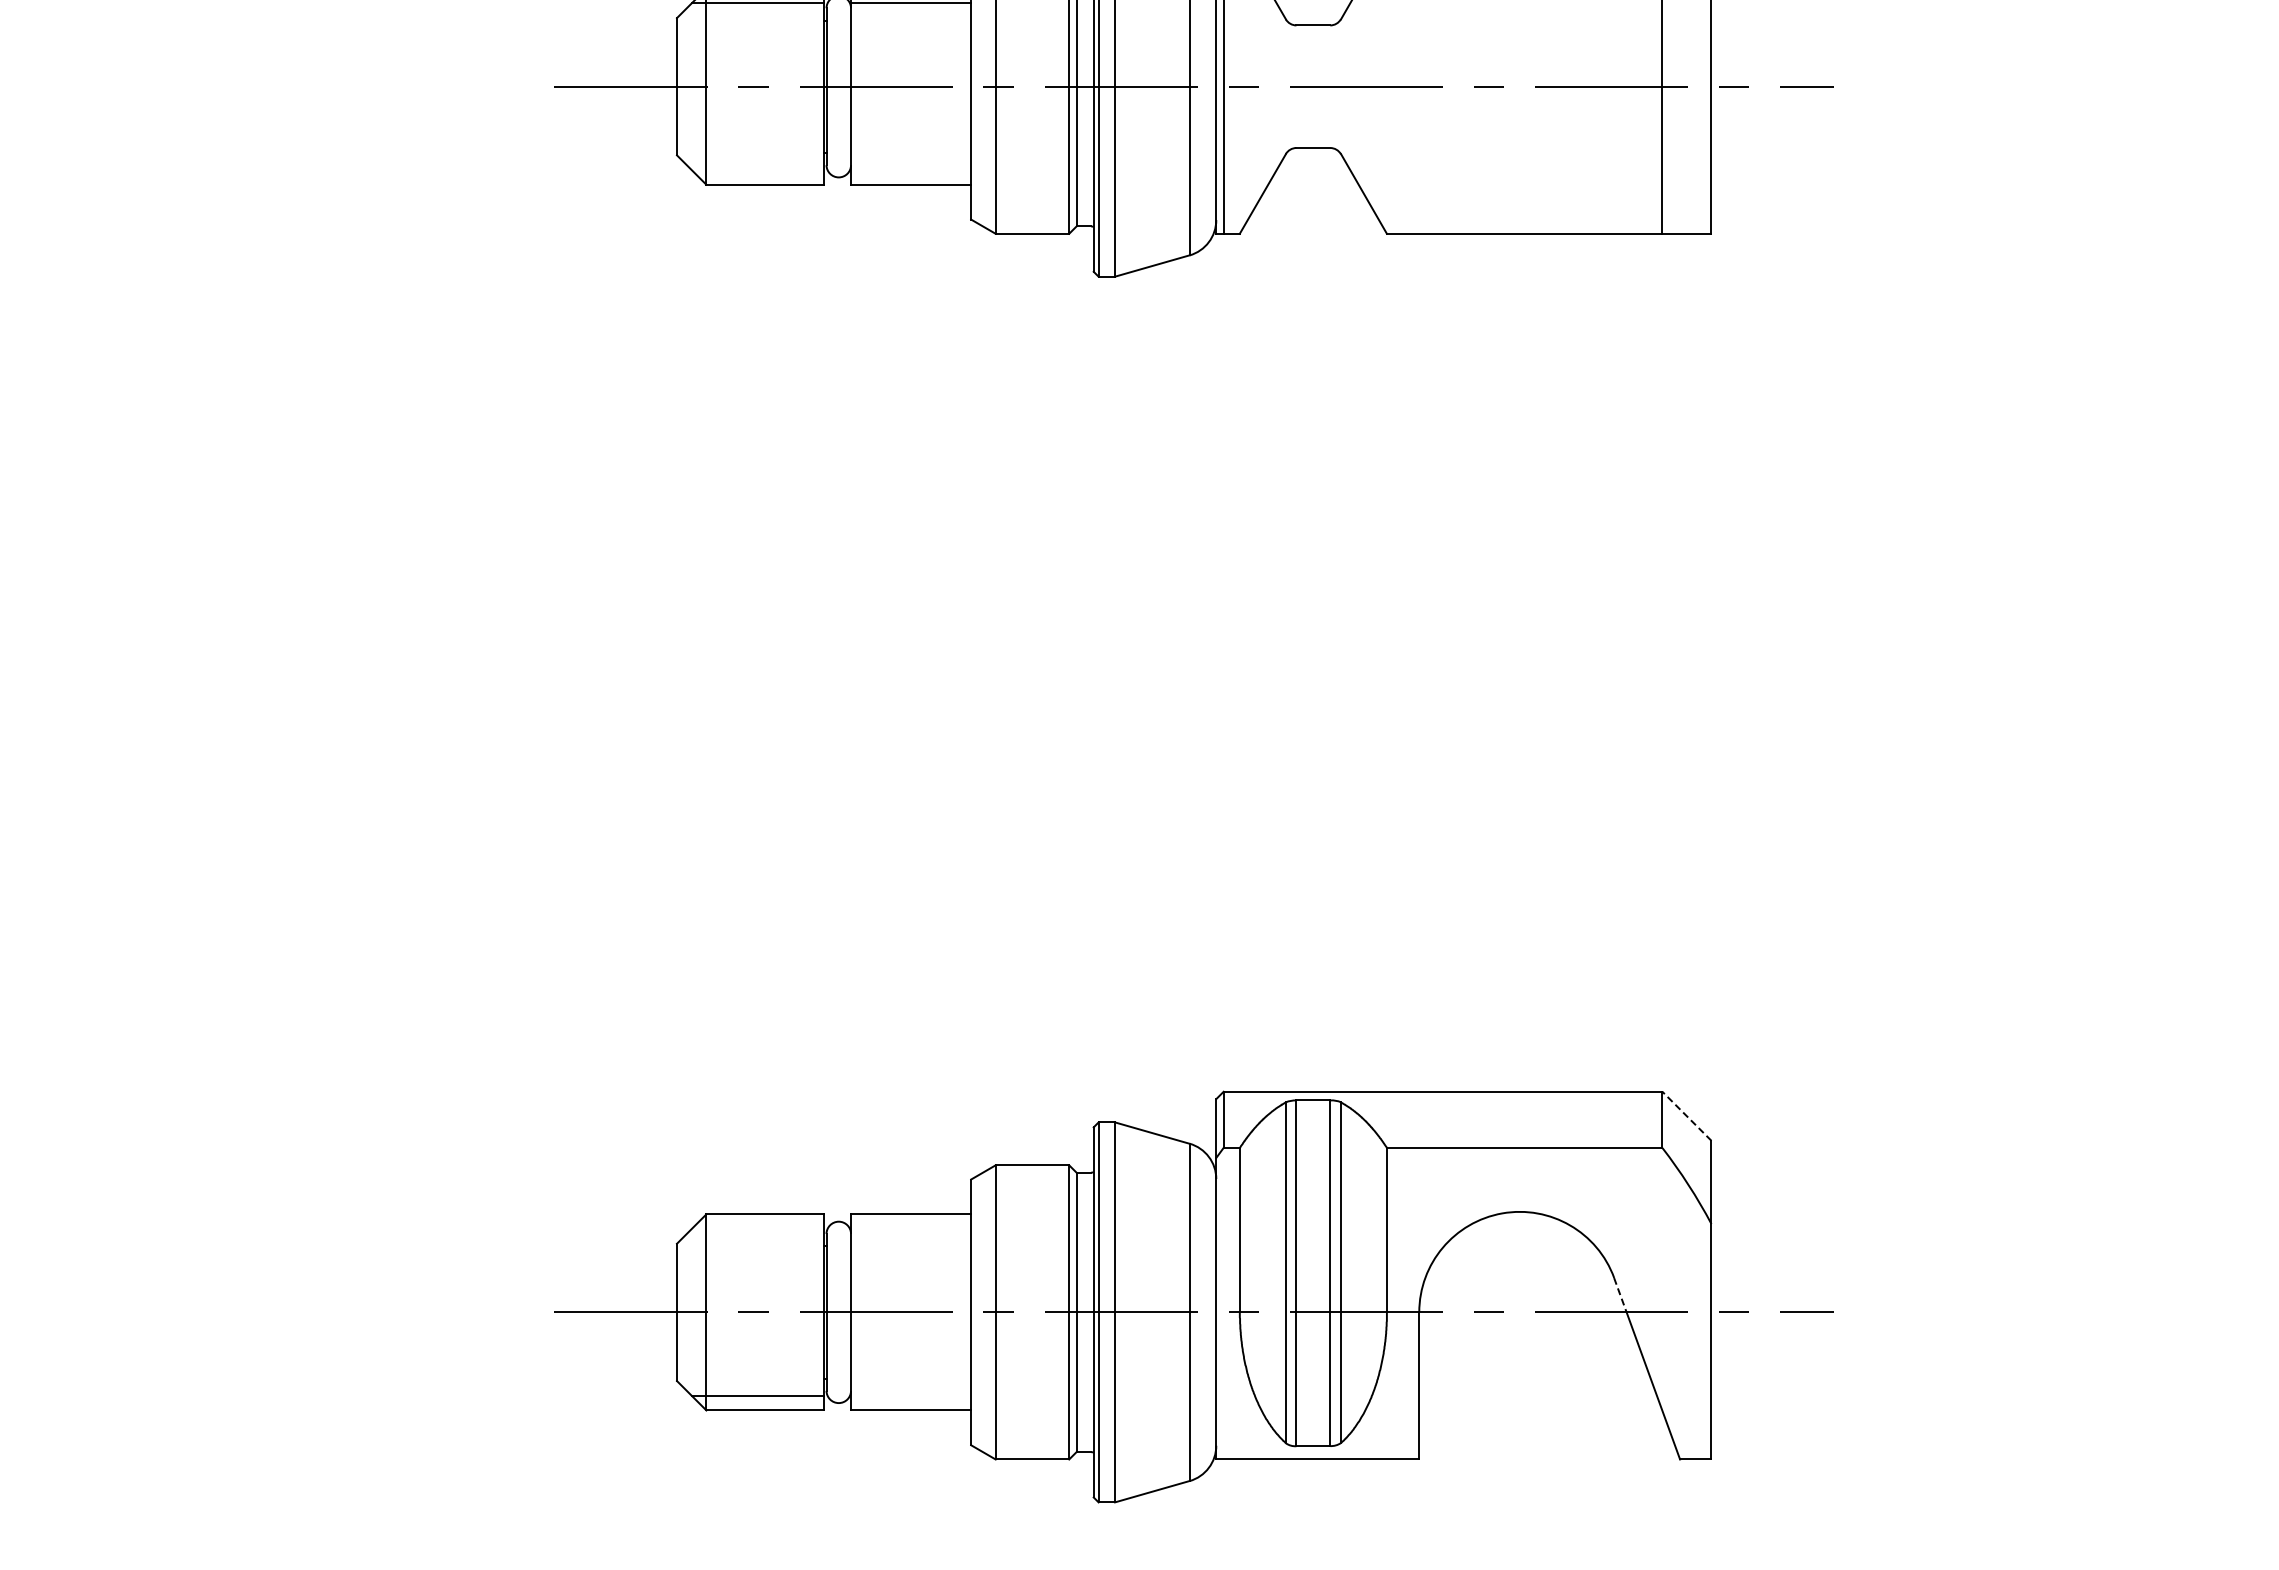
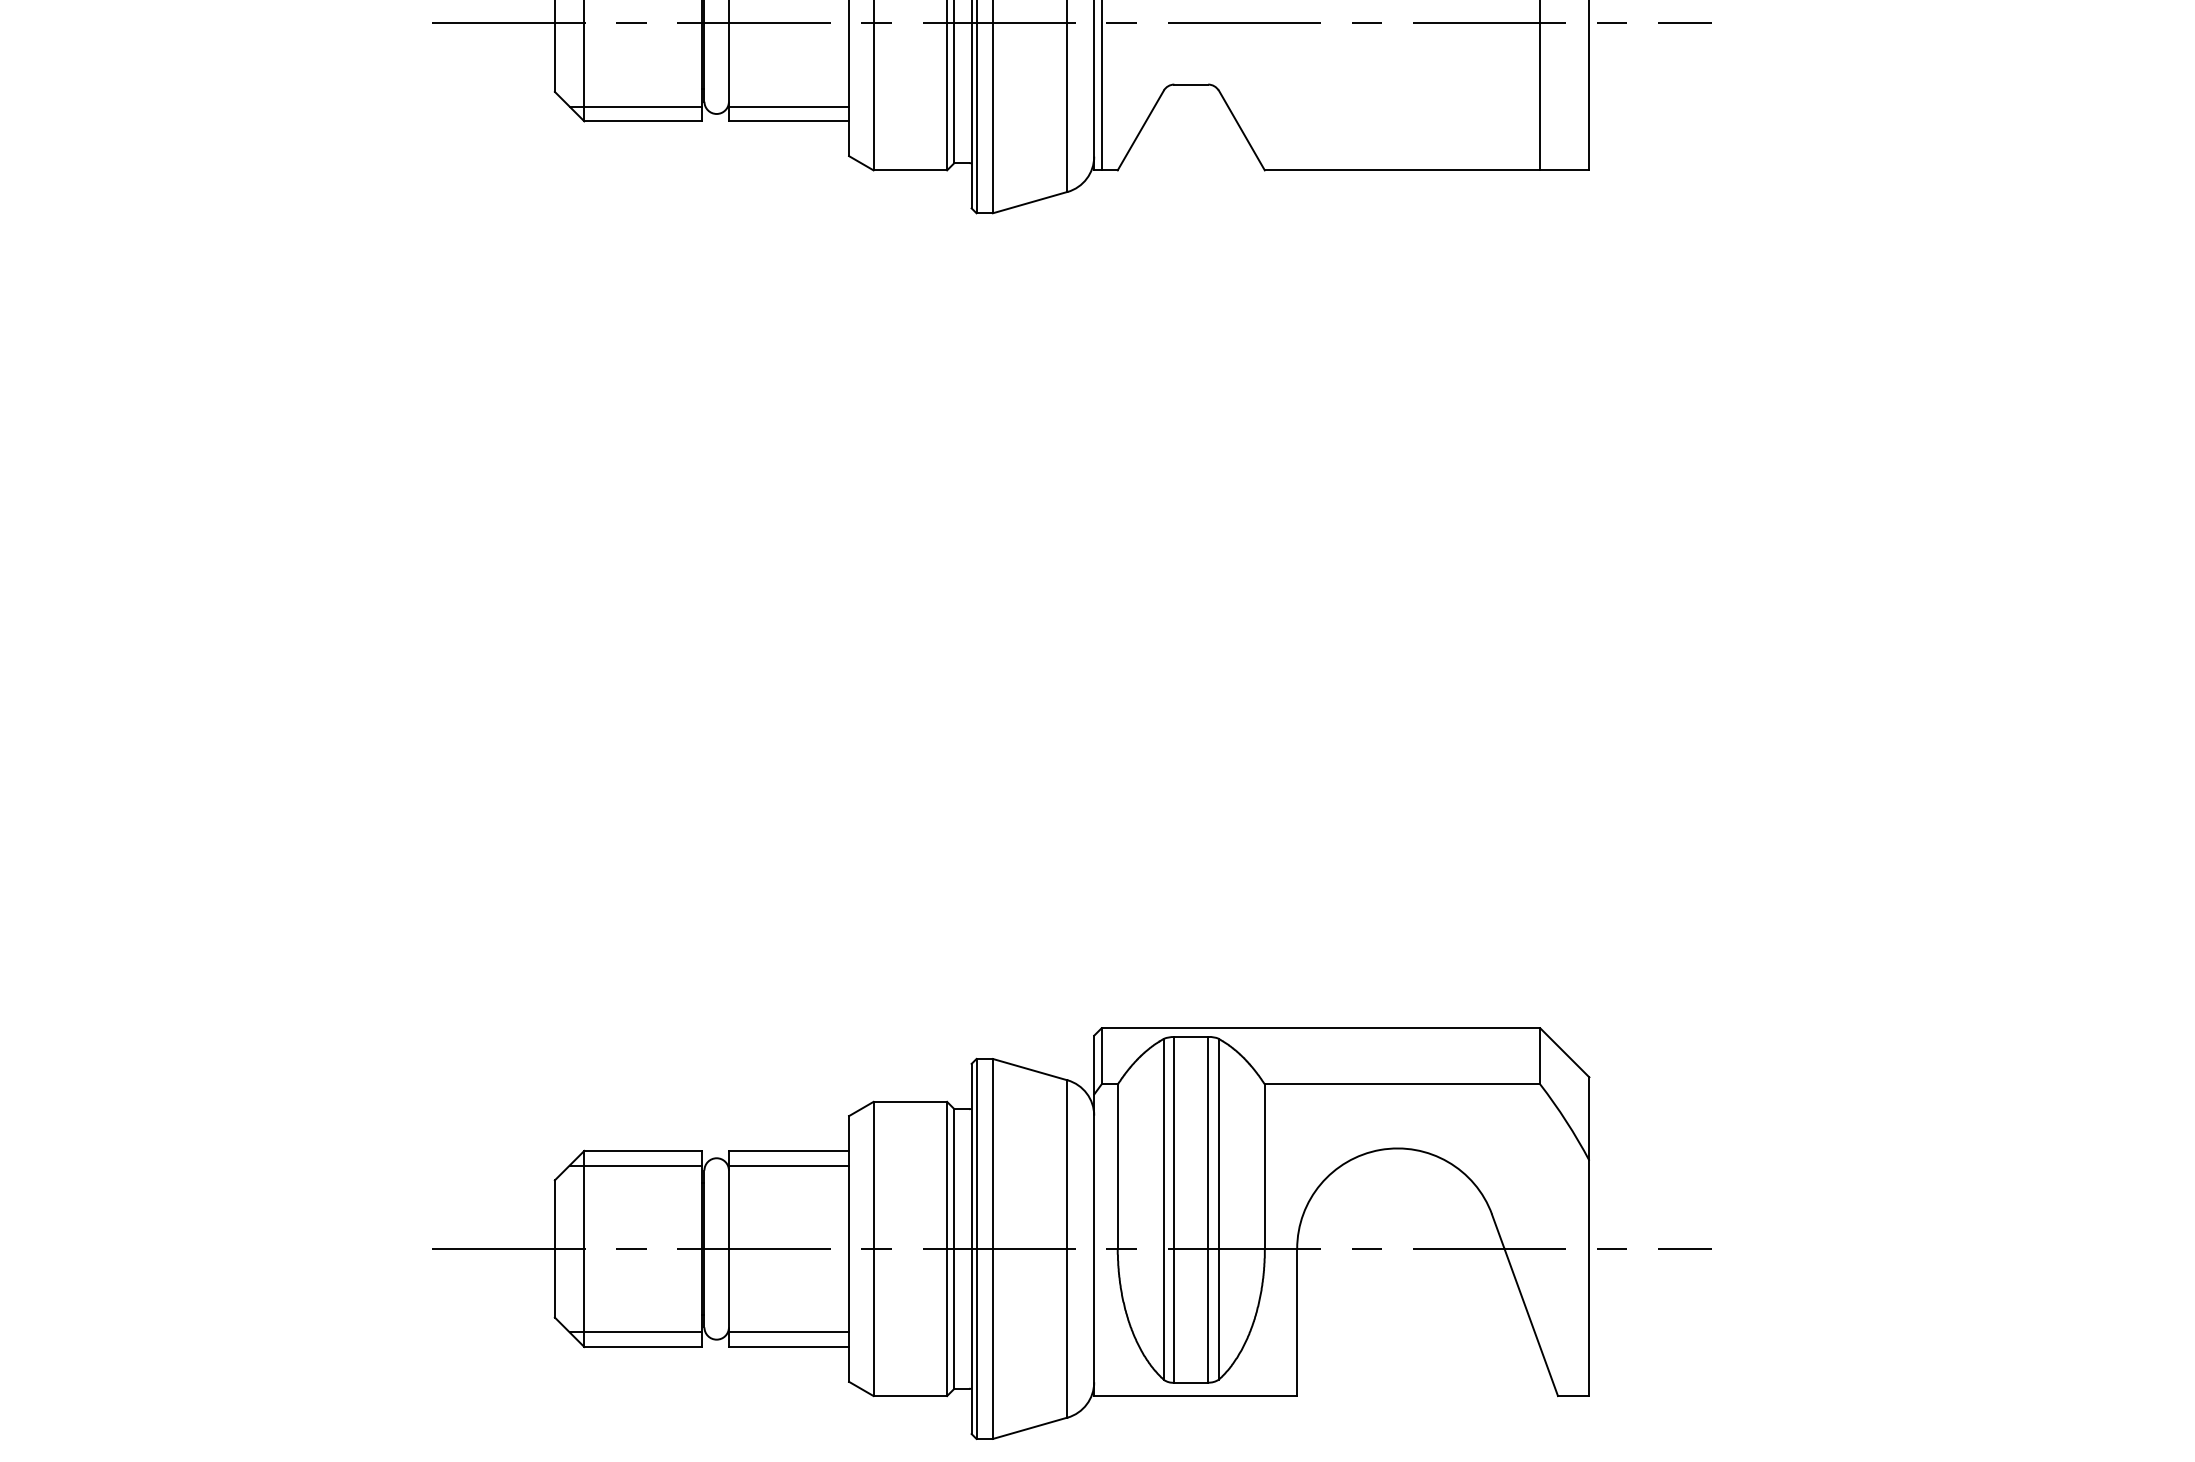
line: (757, 170) -> (635, 107), added
line: (911, 170) -> (789, 107), added
line: (1686, 1116) -> (1564, 1053), dashed -> solid
line: (757, 1229) -> (635, 1166), added
line: (911, 1229) -> (789, 1166), added
line: (1620, 1295) -> (1498, 1232), dashed -> solid
line: (911, 1395) -> (789, 1332), added

